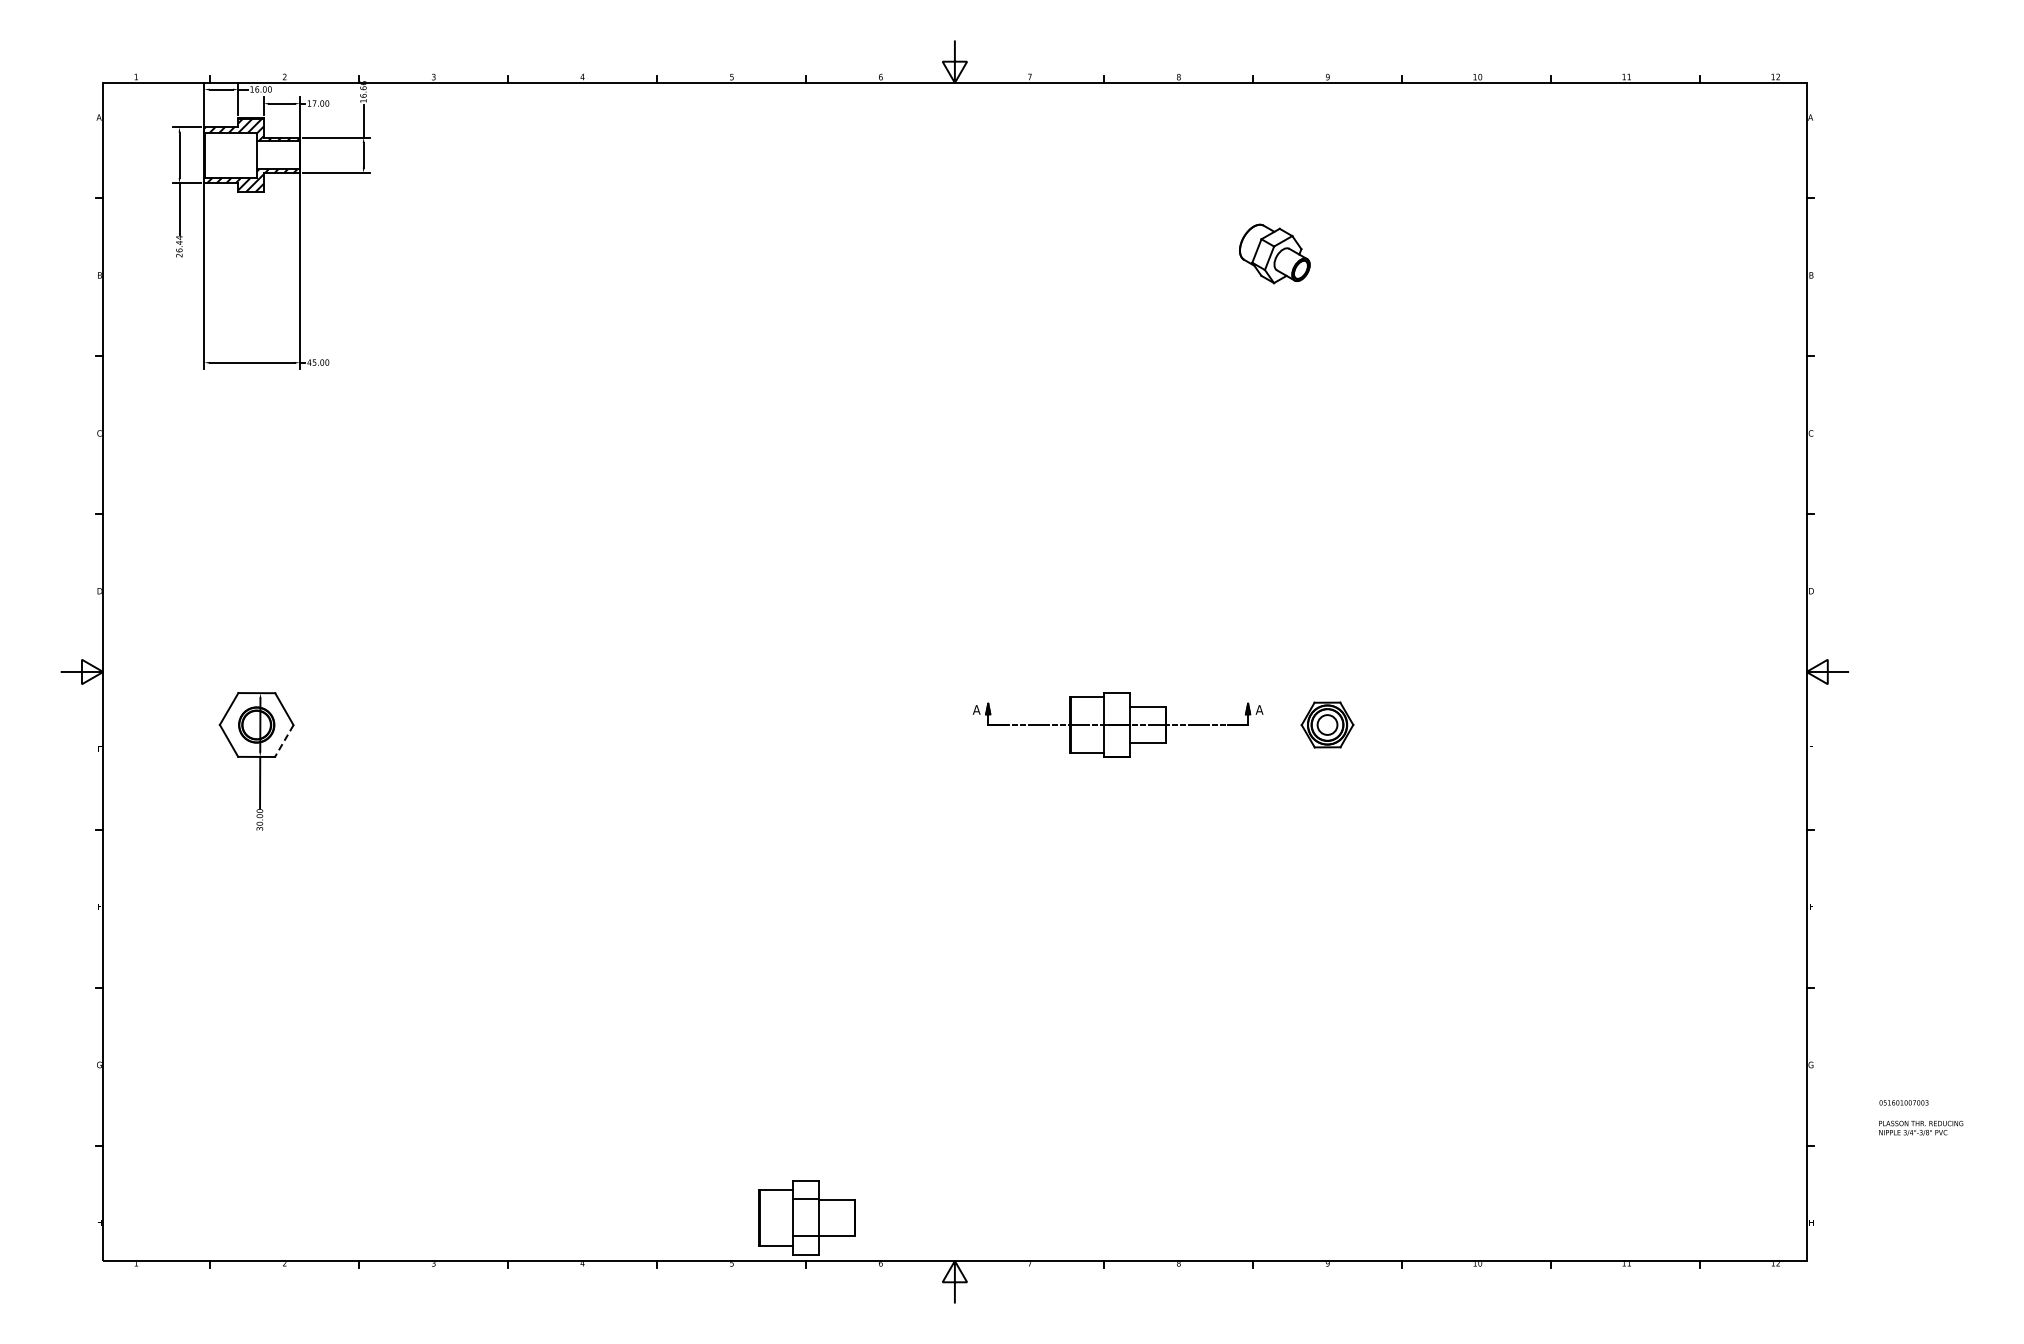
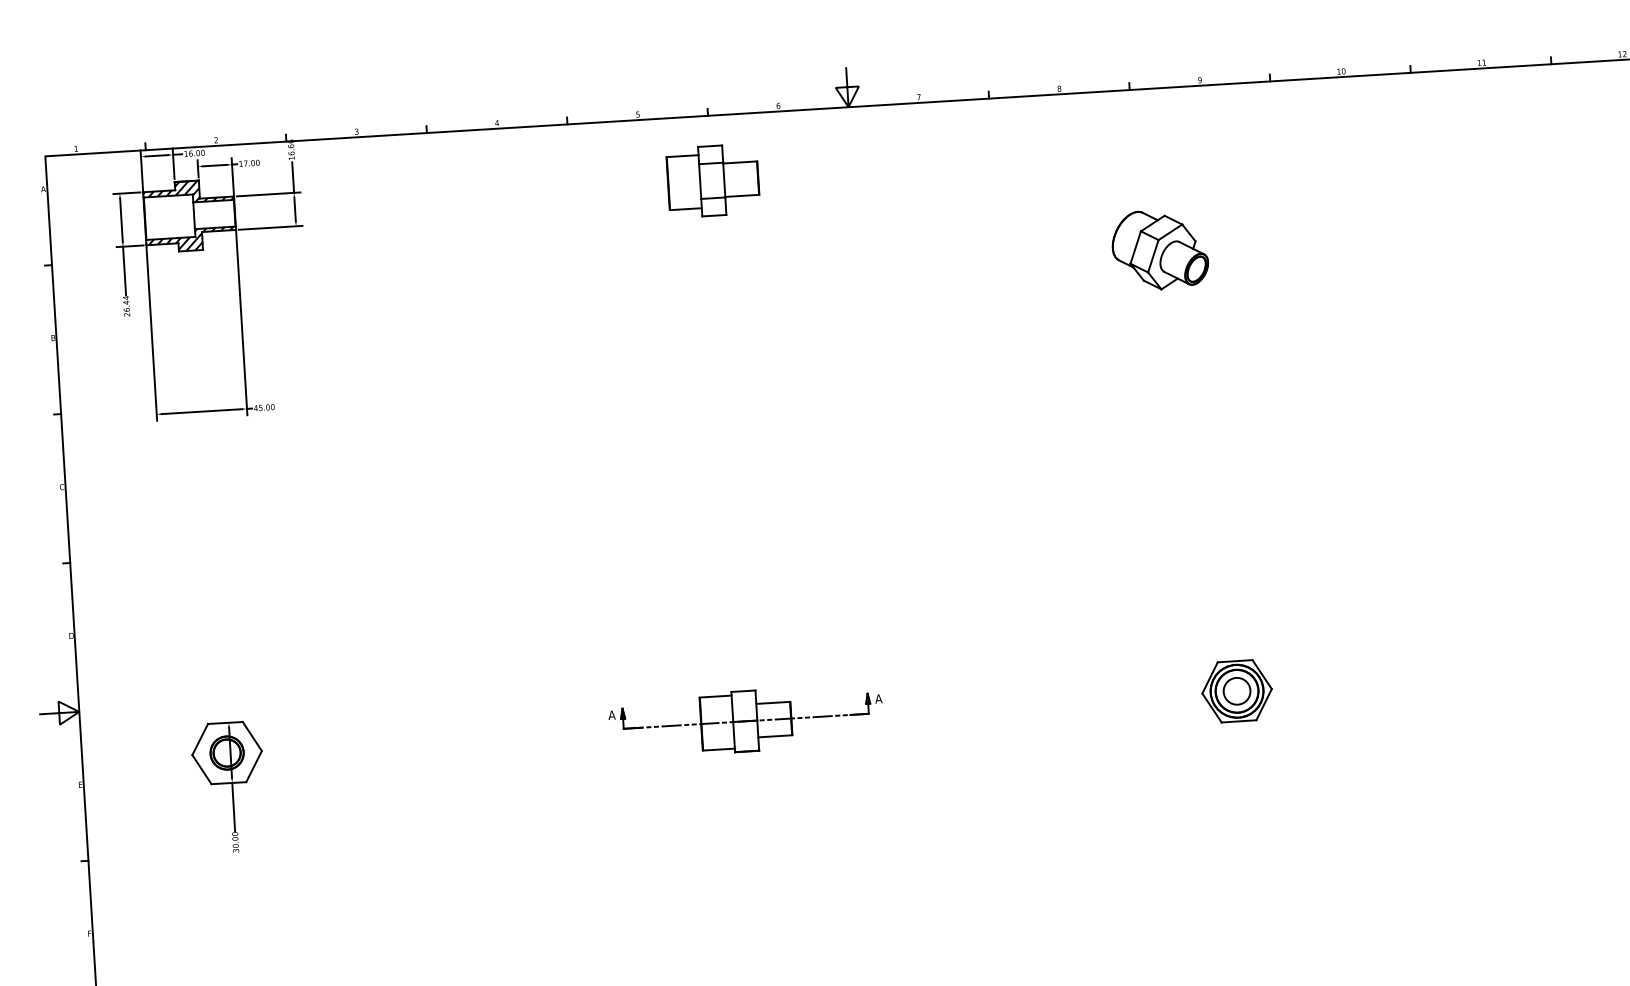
part: (806, 151) -> (712, 180), added
part: (1274, 253) -> (1159, 249), size x1.43
part: (1117, 724) -> (745, 720), moved
part: (1327, 724) -> (1237, 690), size x1.43
line: (284, 741) -> (254, 766), dashed -> solid

